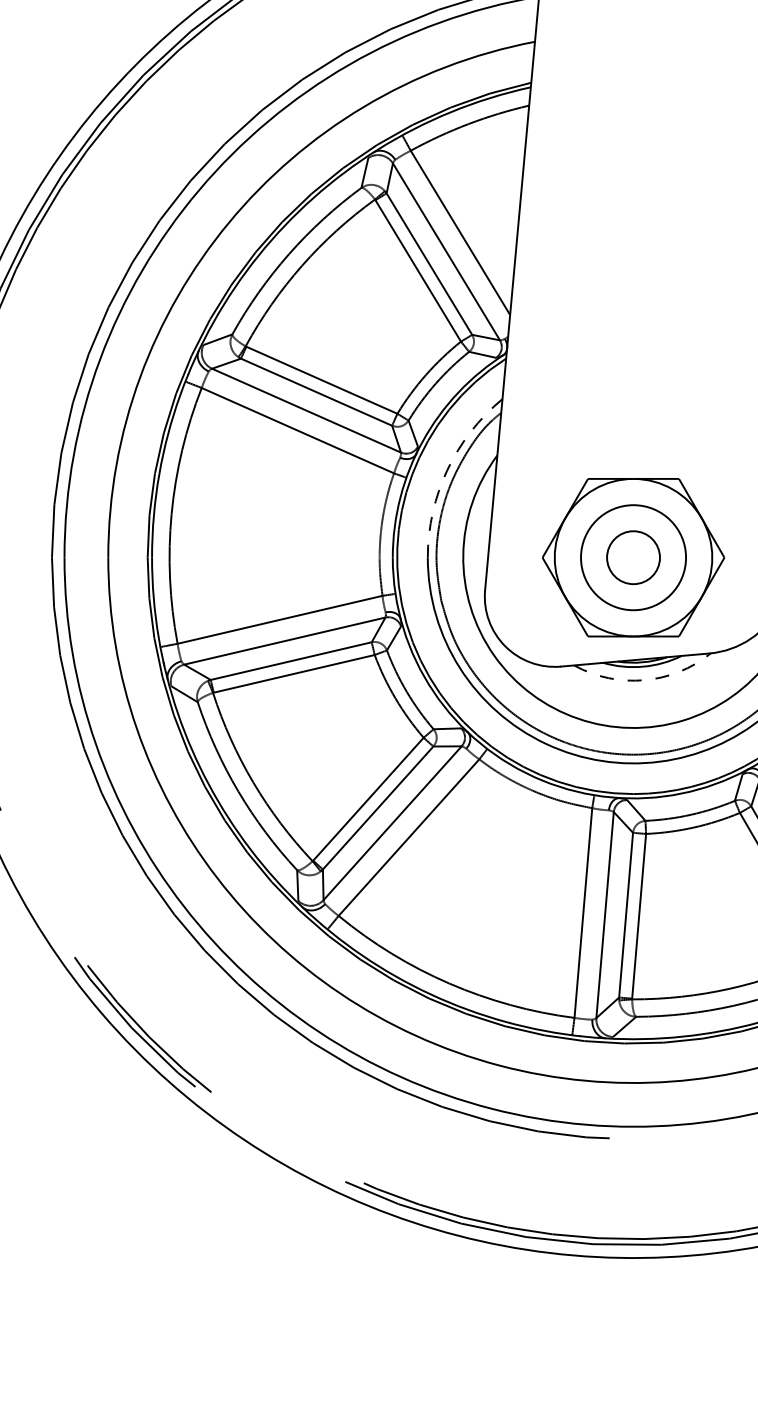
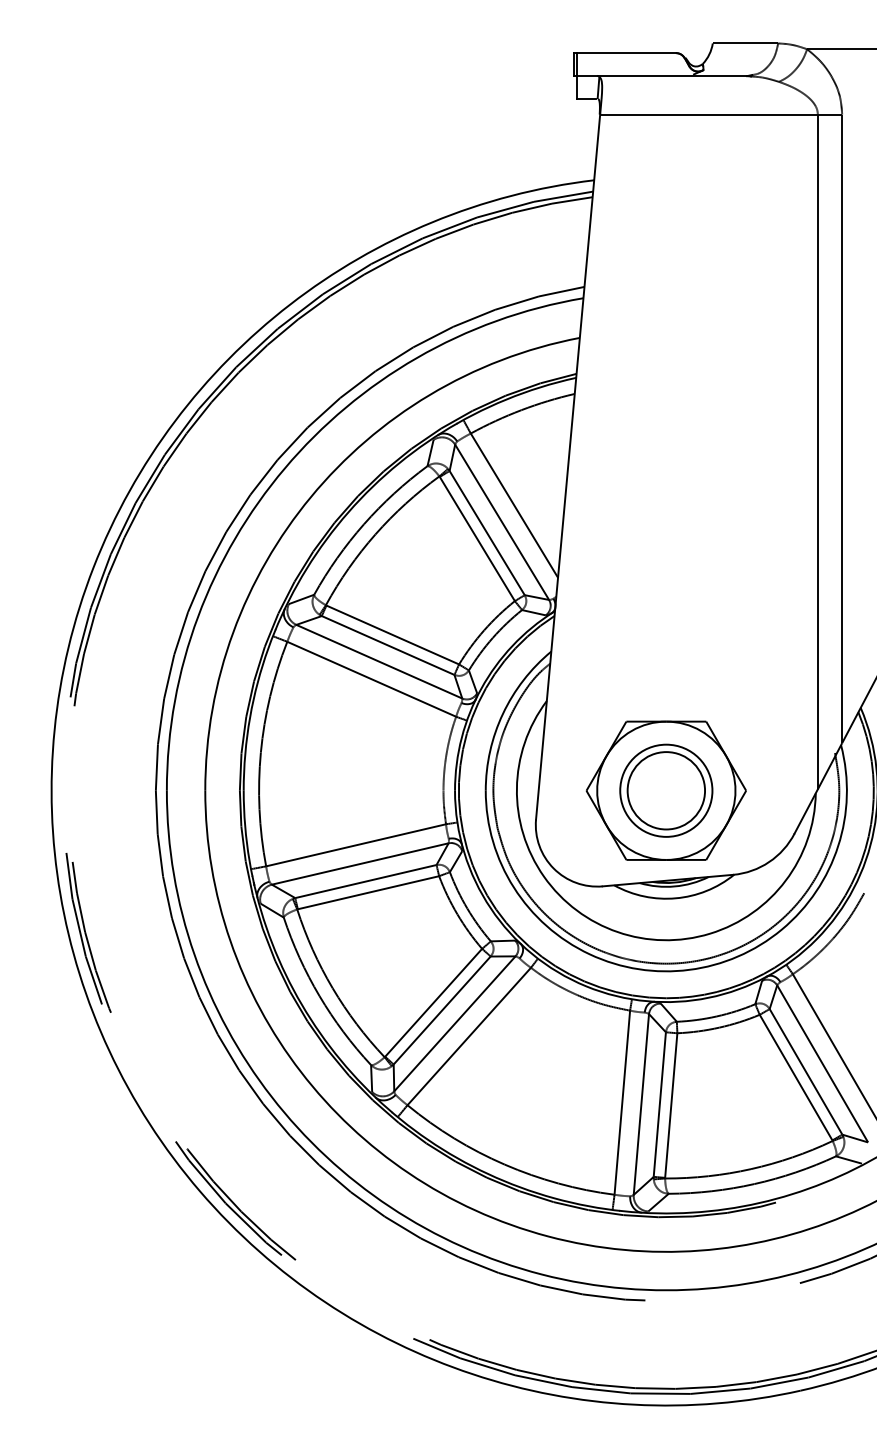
arc: (446, 469) -> (502, 713), dashed -> solid
circle: (633, 557) -> (666, 790), size x1.67
arc: (643, 680) -> (675, 898), dashed -> solid

